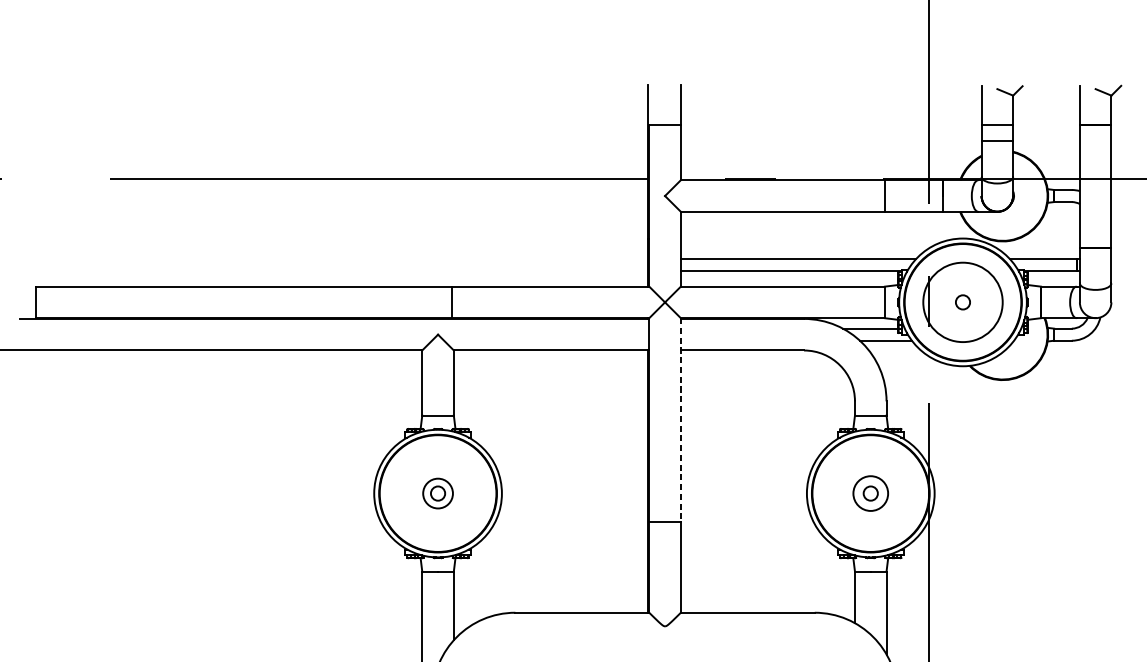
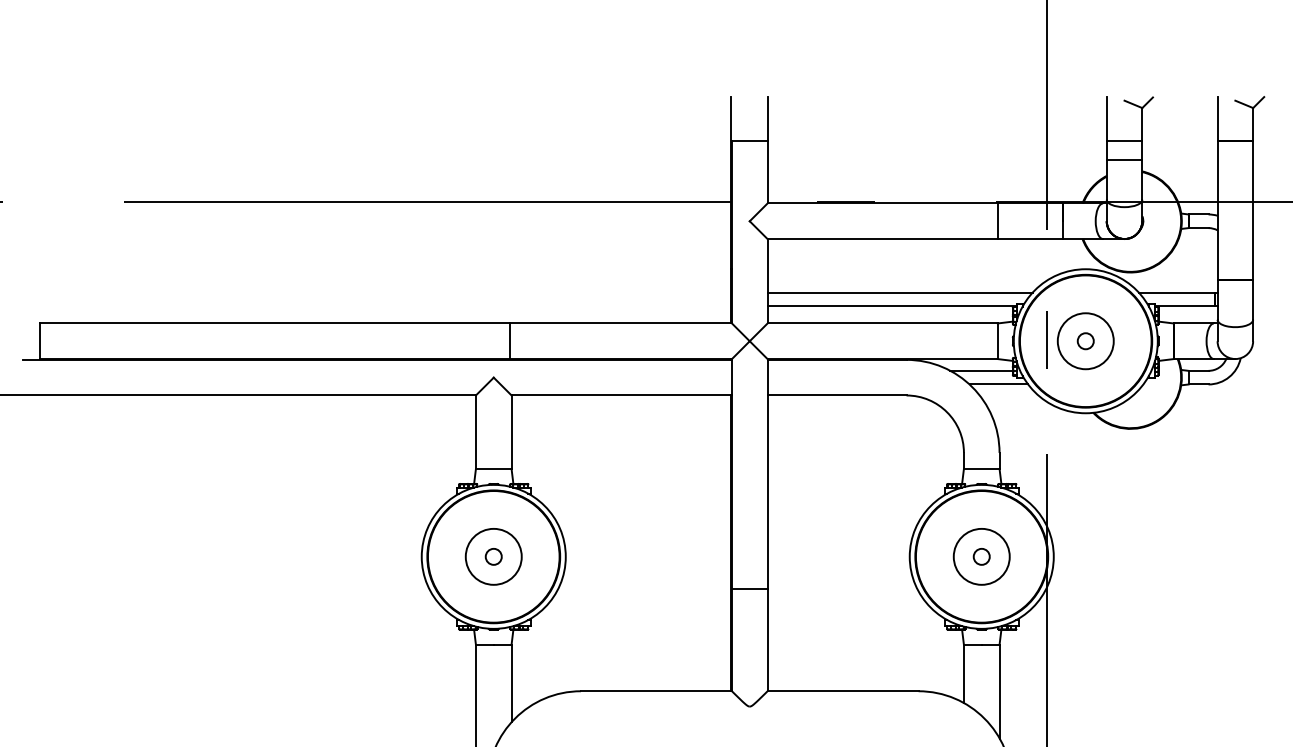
circle: (962, 302) -> (1085, 341), size x0.62
line: (680, 420) -> (767, 474), dashed -> solid
circle: (437, 493) -> (493, 556), size x1.67
circle: (870, 493) -> (981, 556), size x1.43

